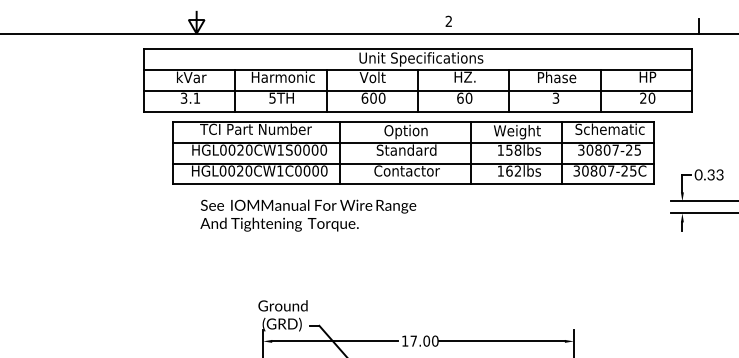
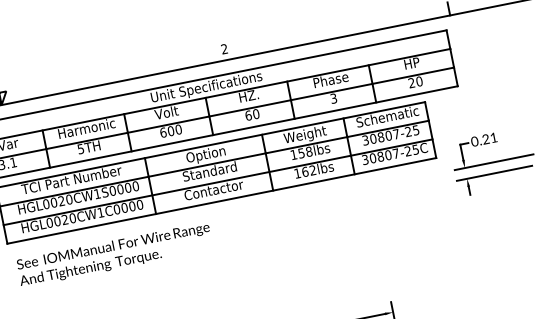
text: (715, 174) -> (489, 138), 0.33 -> 0.21
text: (308, 215) -> (114, 254), moved

